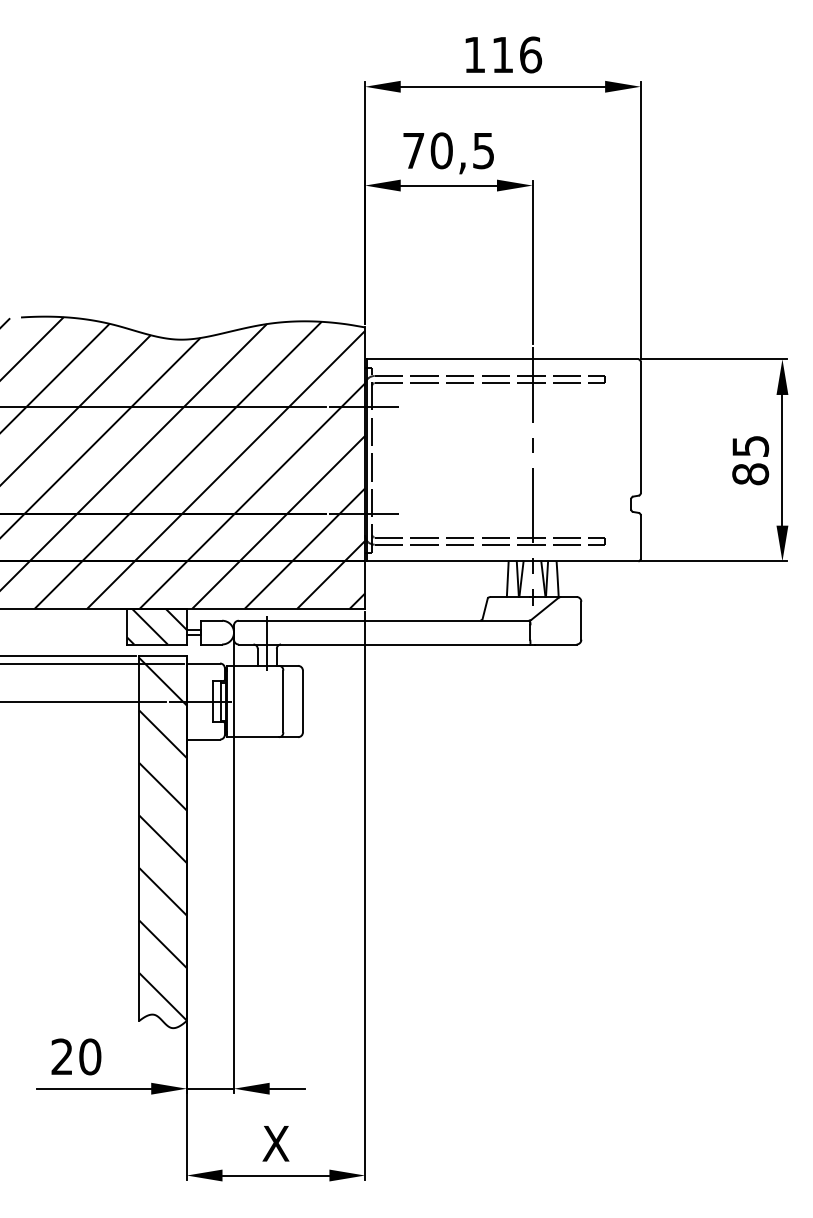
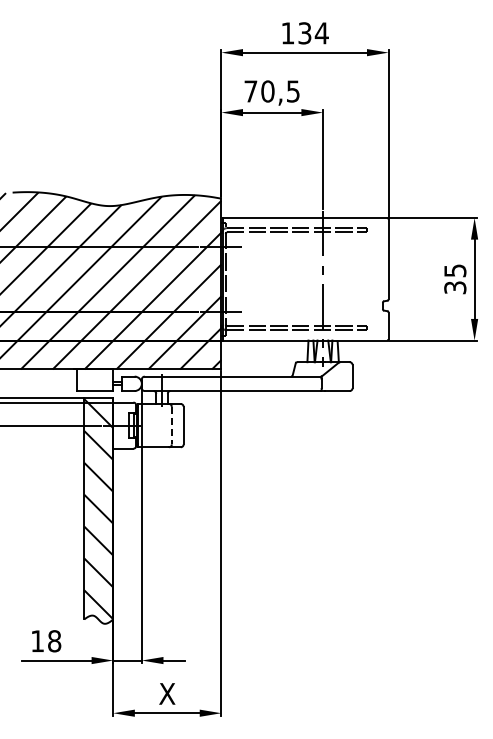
text: (516, 55) -> (313, 33), 116 -> 134
text: (750, 473) -> (455, 287), 85 -> 35
hatch: (157, 627) -> (95, 380), removed
line: (282, 701) -> (171, 425), solid -> dashed
text: (76, 1057) -> (46, 641), 20 -> 18

